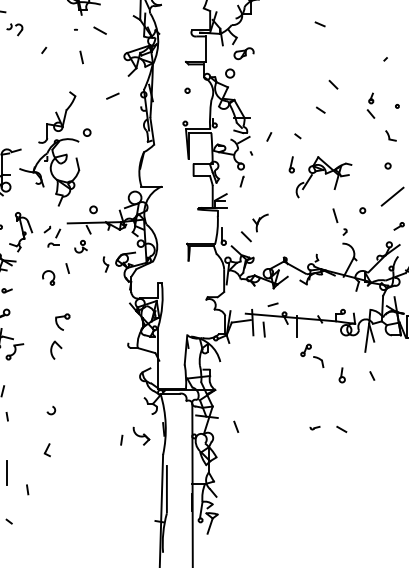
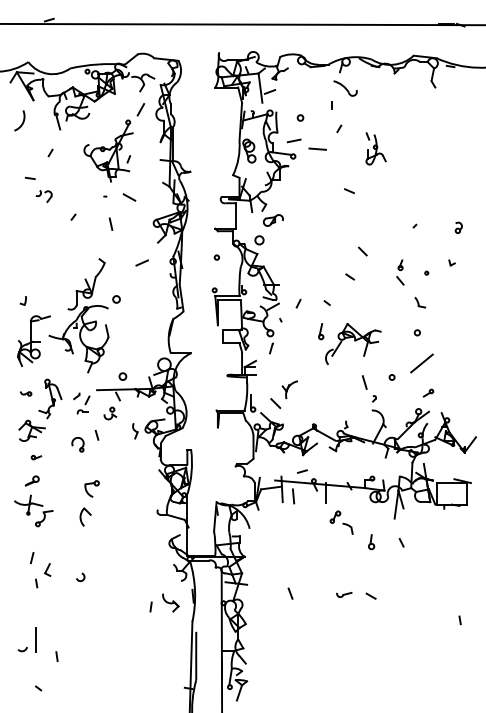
line: (236, 426) -> (290, 593), moved
part: (315, 427) -> (344, 594), size x1.6
part: (47, 449) -> (47, 569), moved

